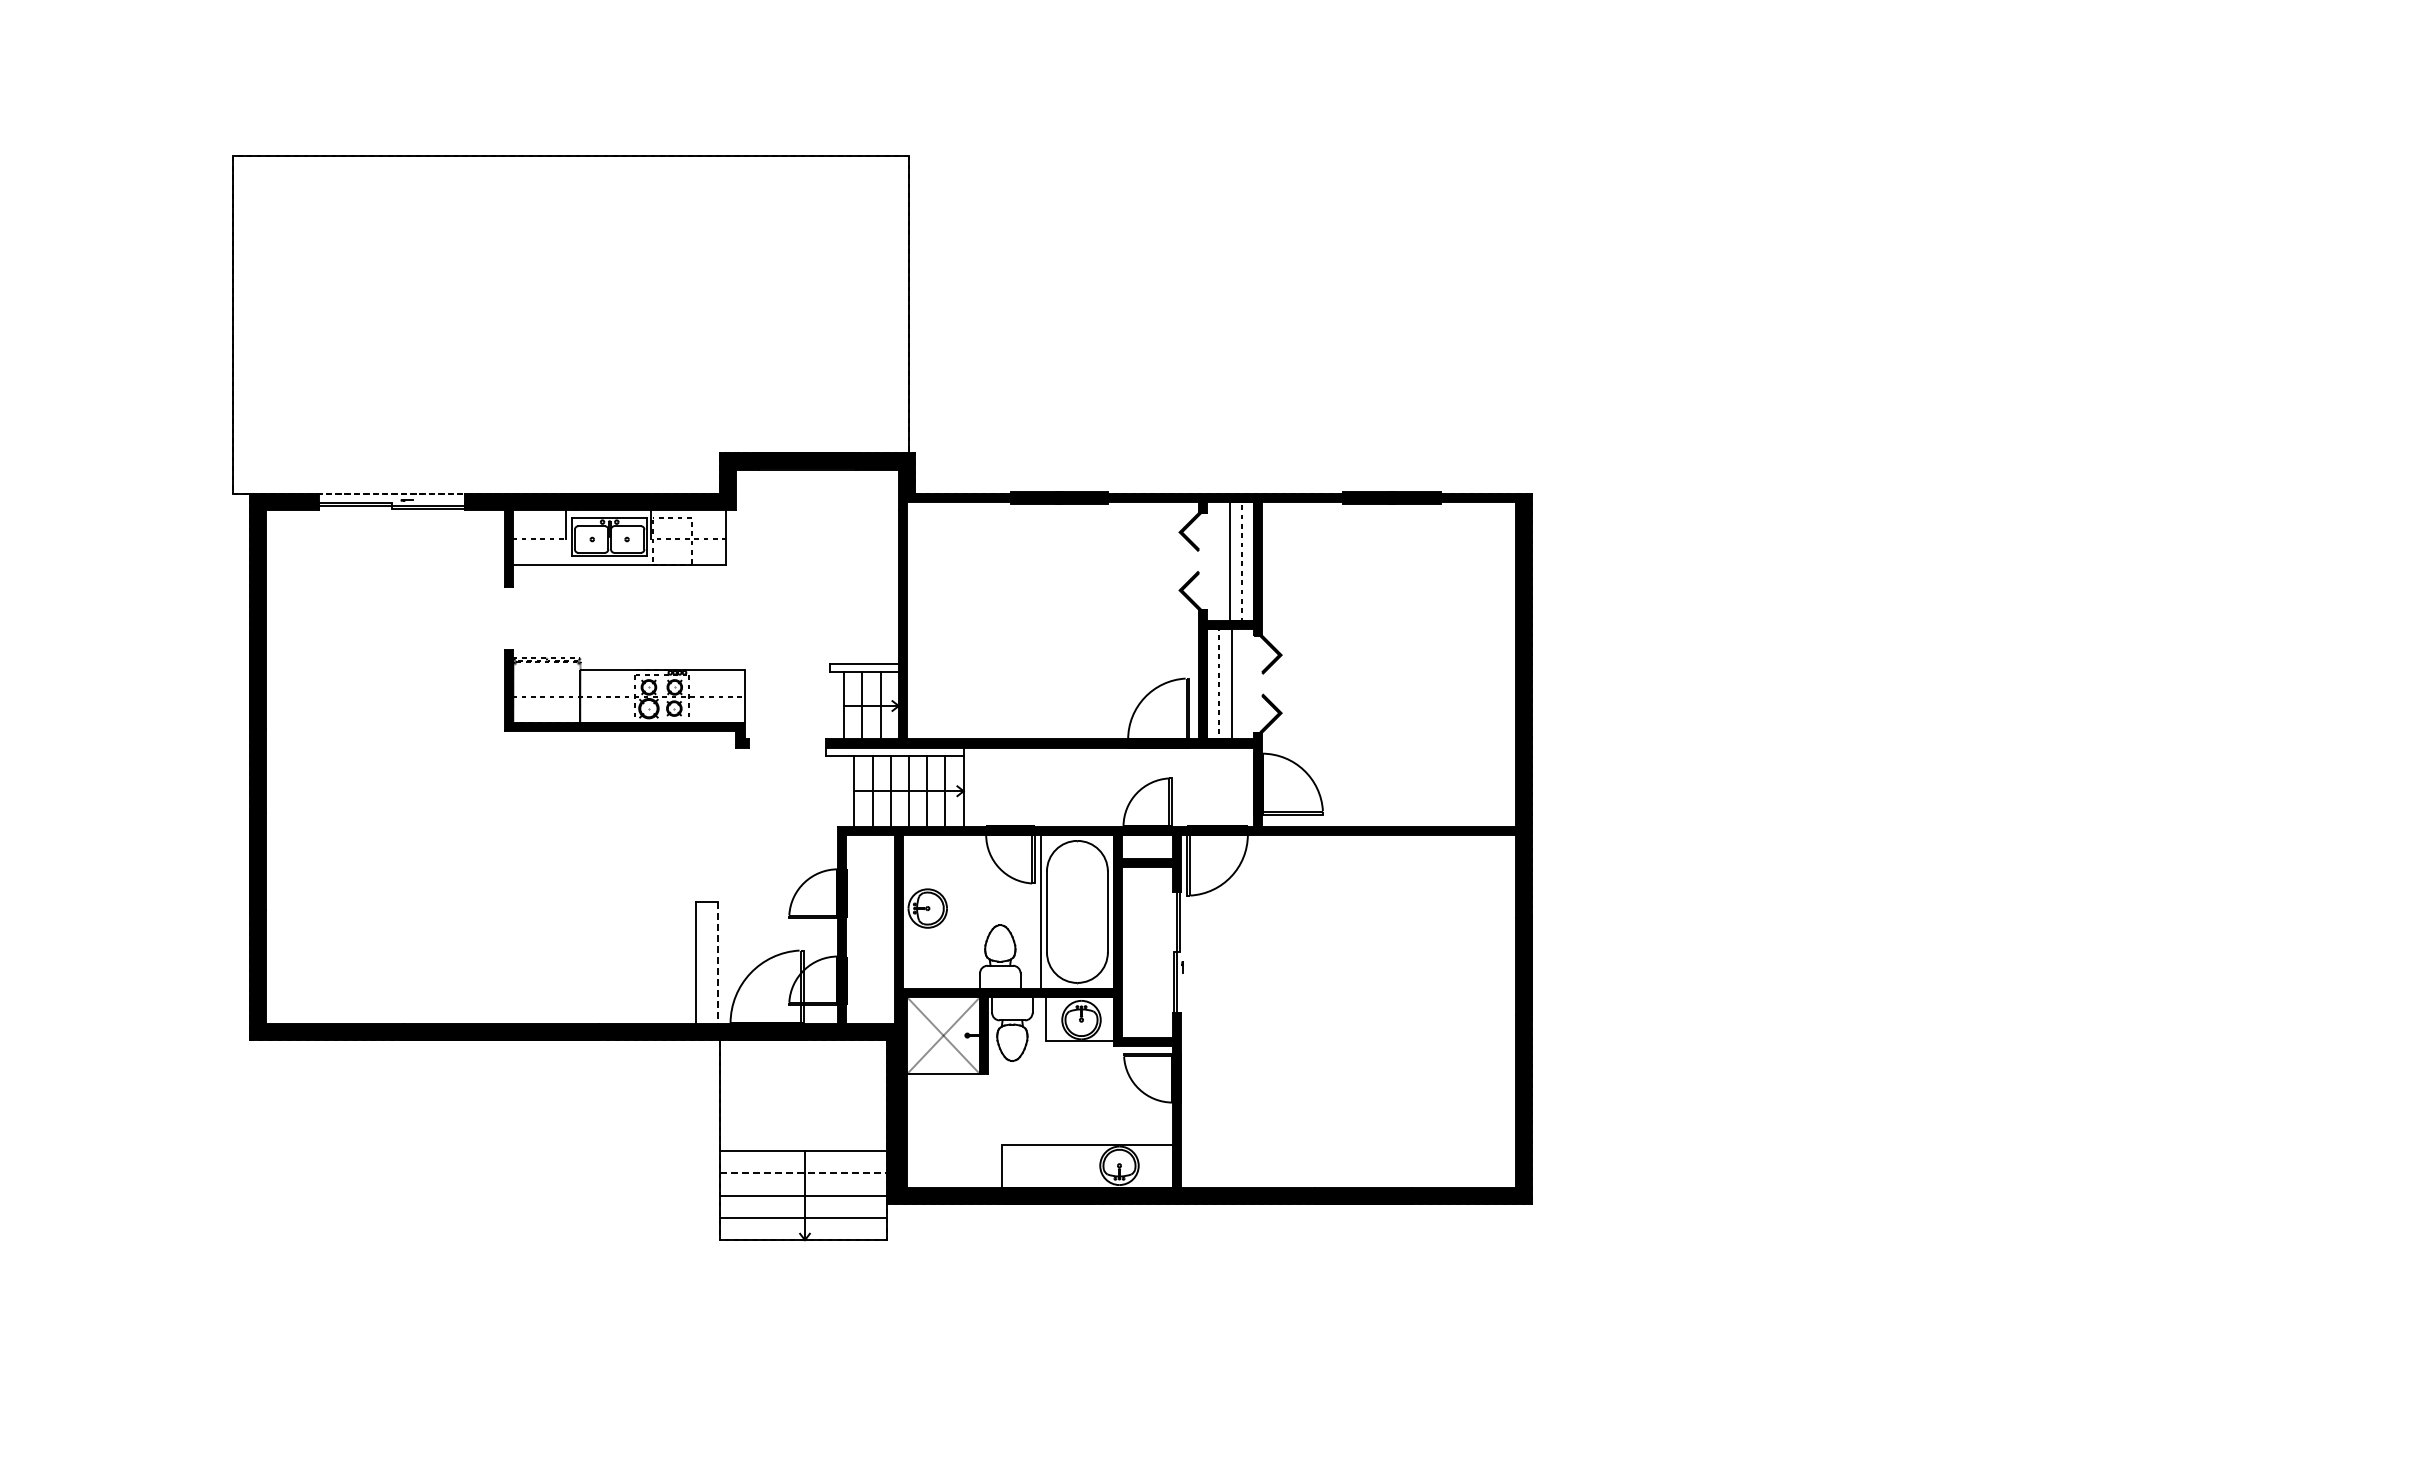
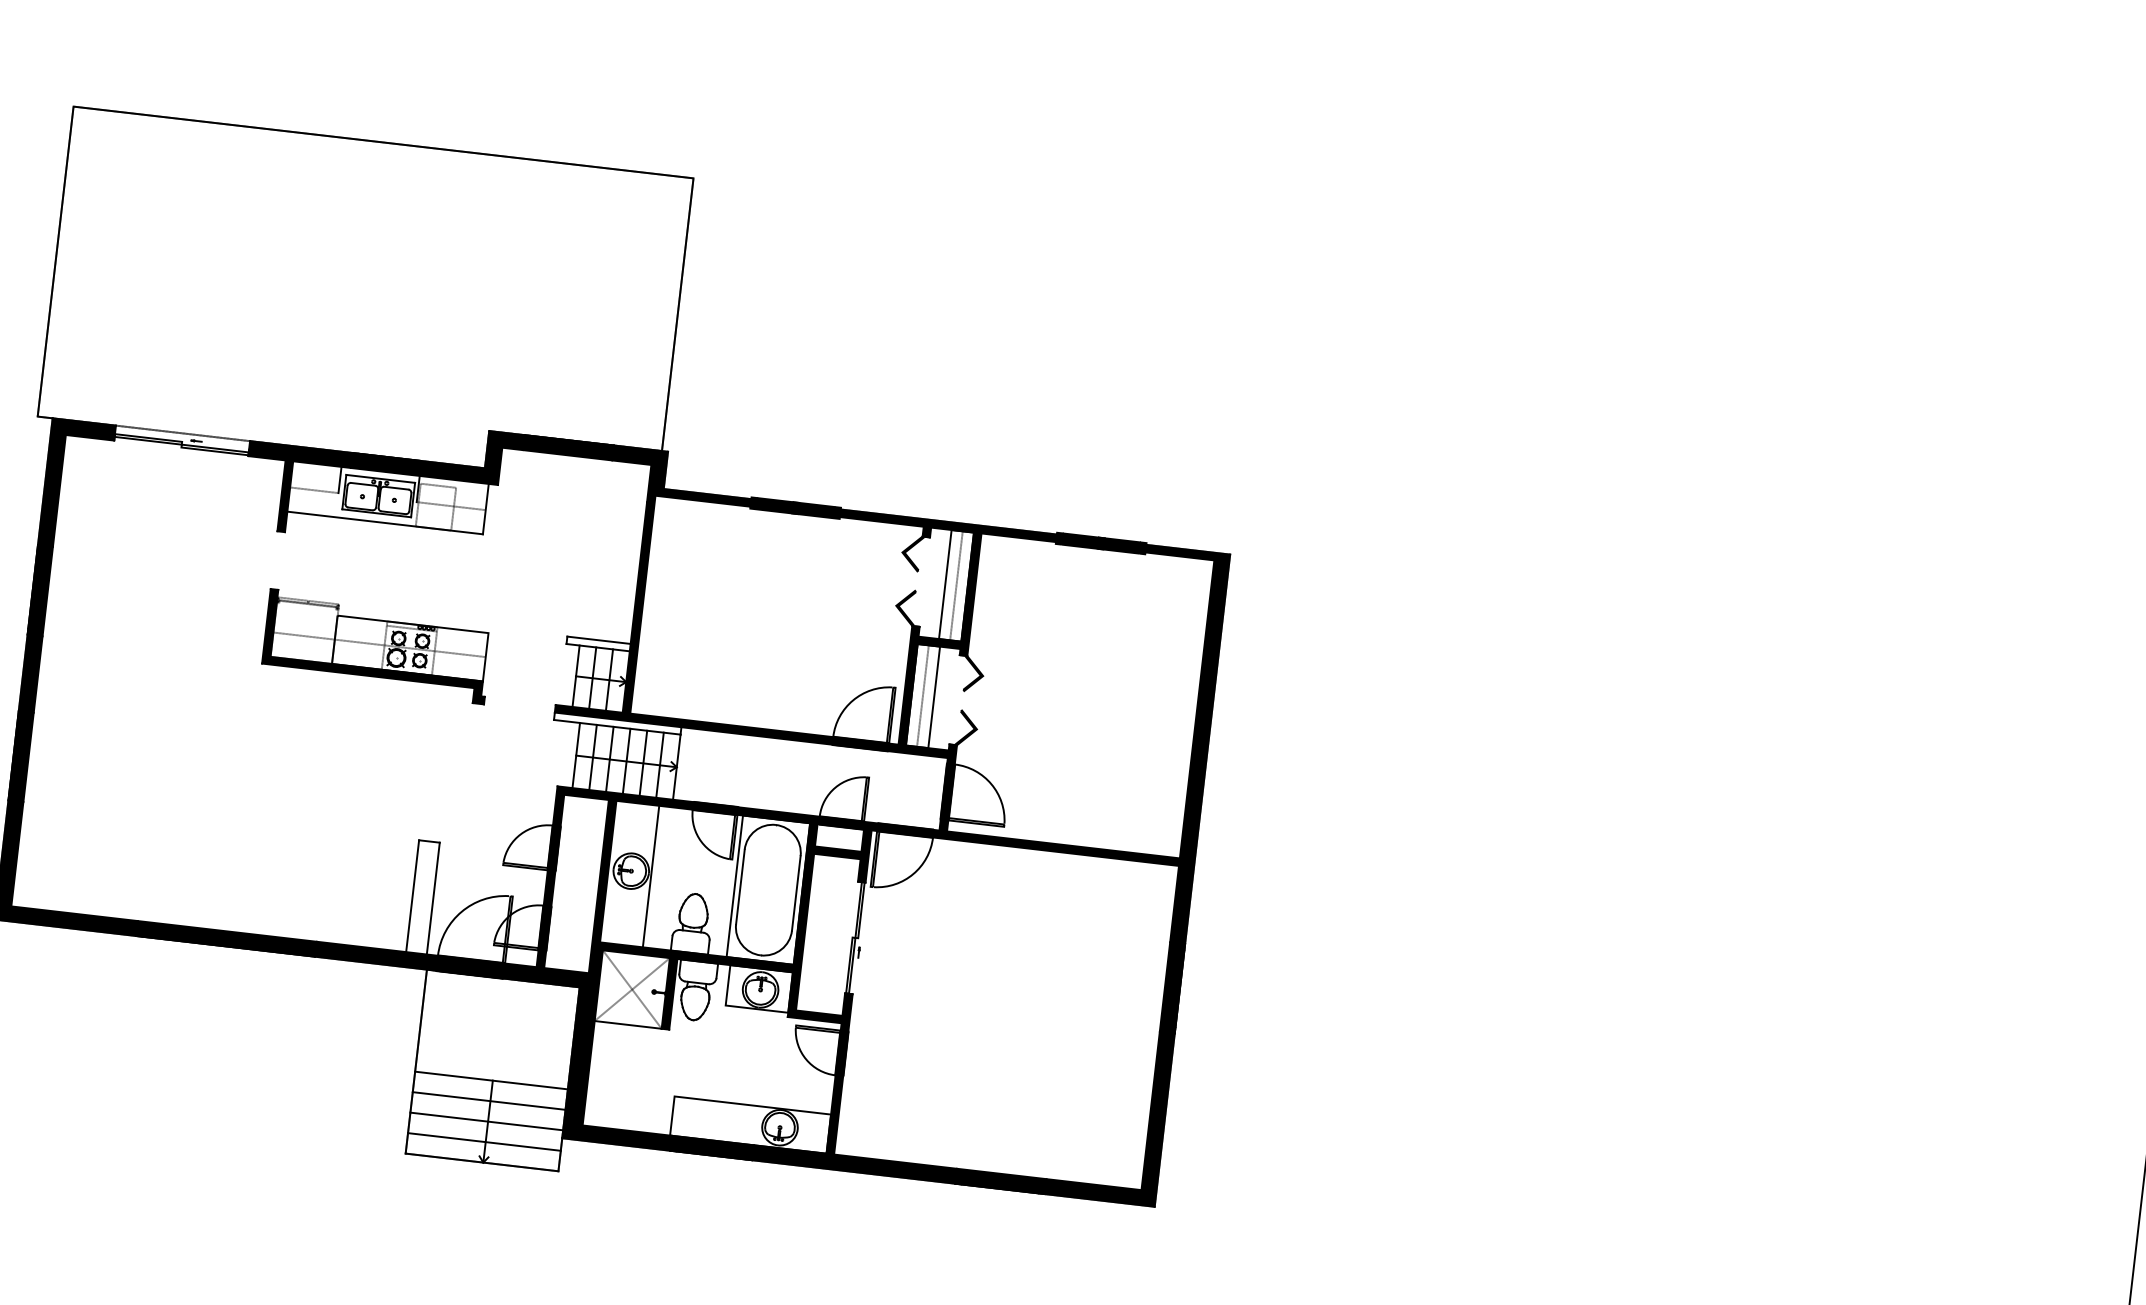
line: (949, 911) -> (650, 876), added
line: (718, 962) -> (433, 898), dashed -> solid
line: (804, 1173) -> (489, 1101), dashed -> solid

